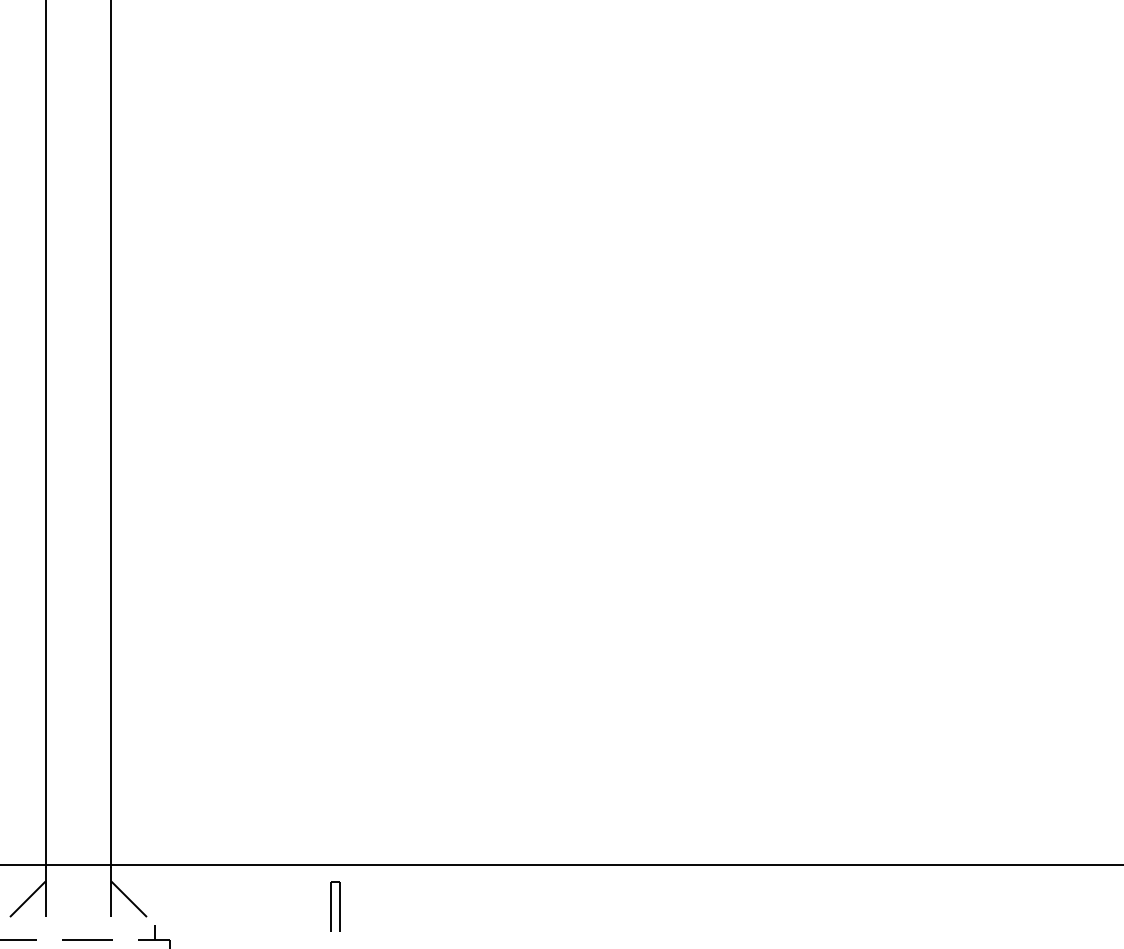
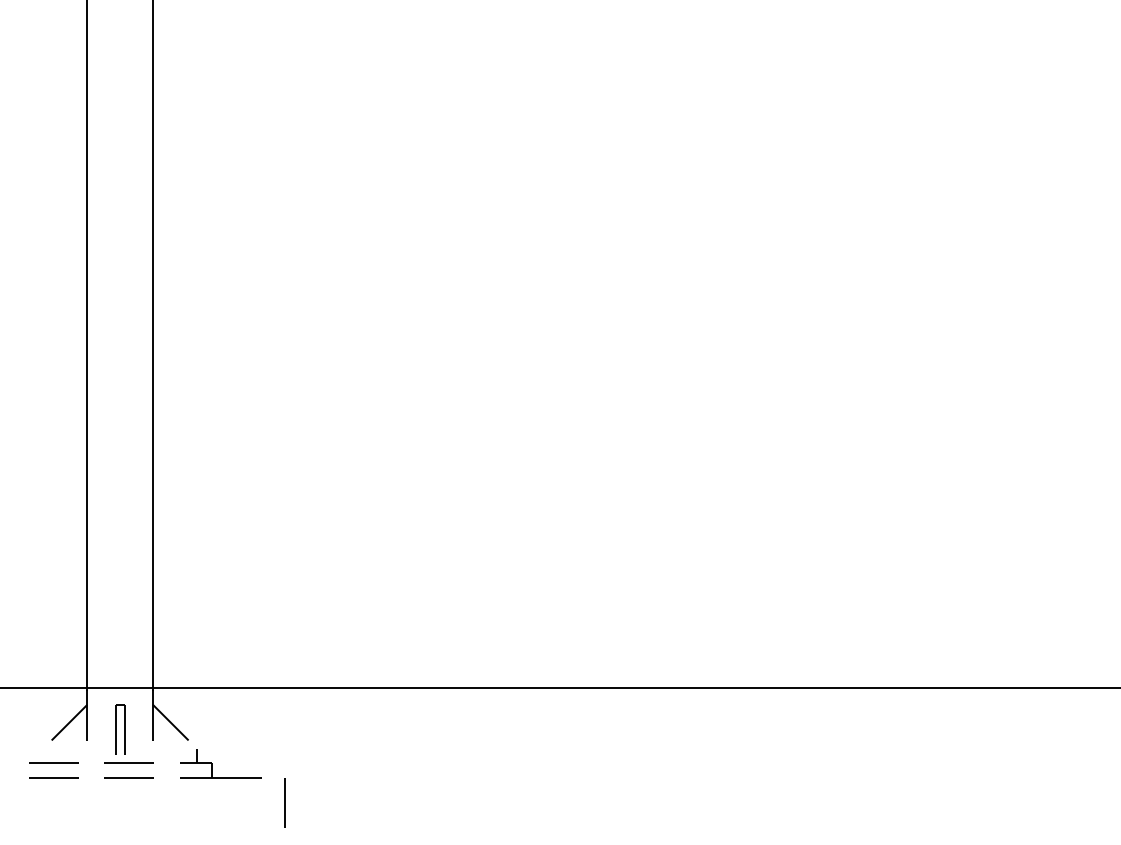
part: (335, 906) -> (120, 729), moved

